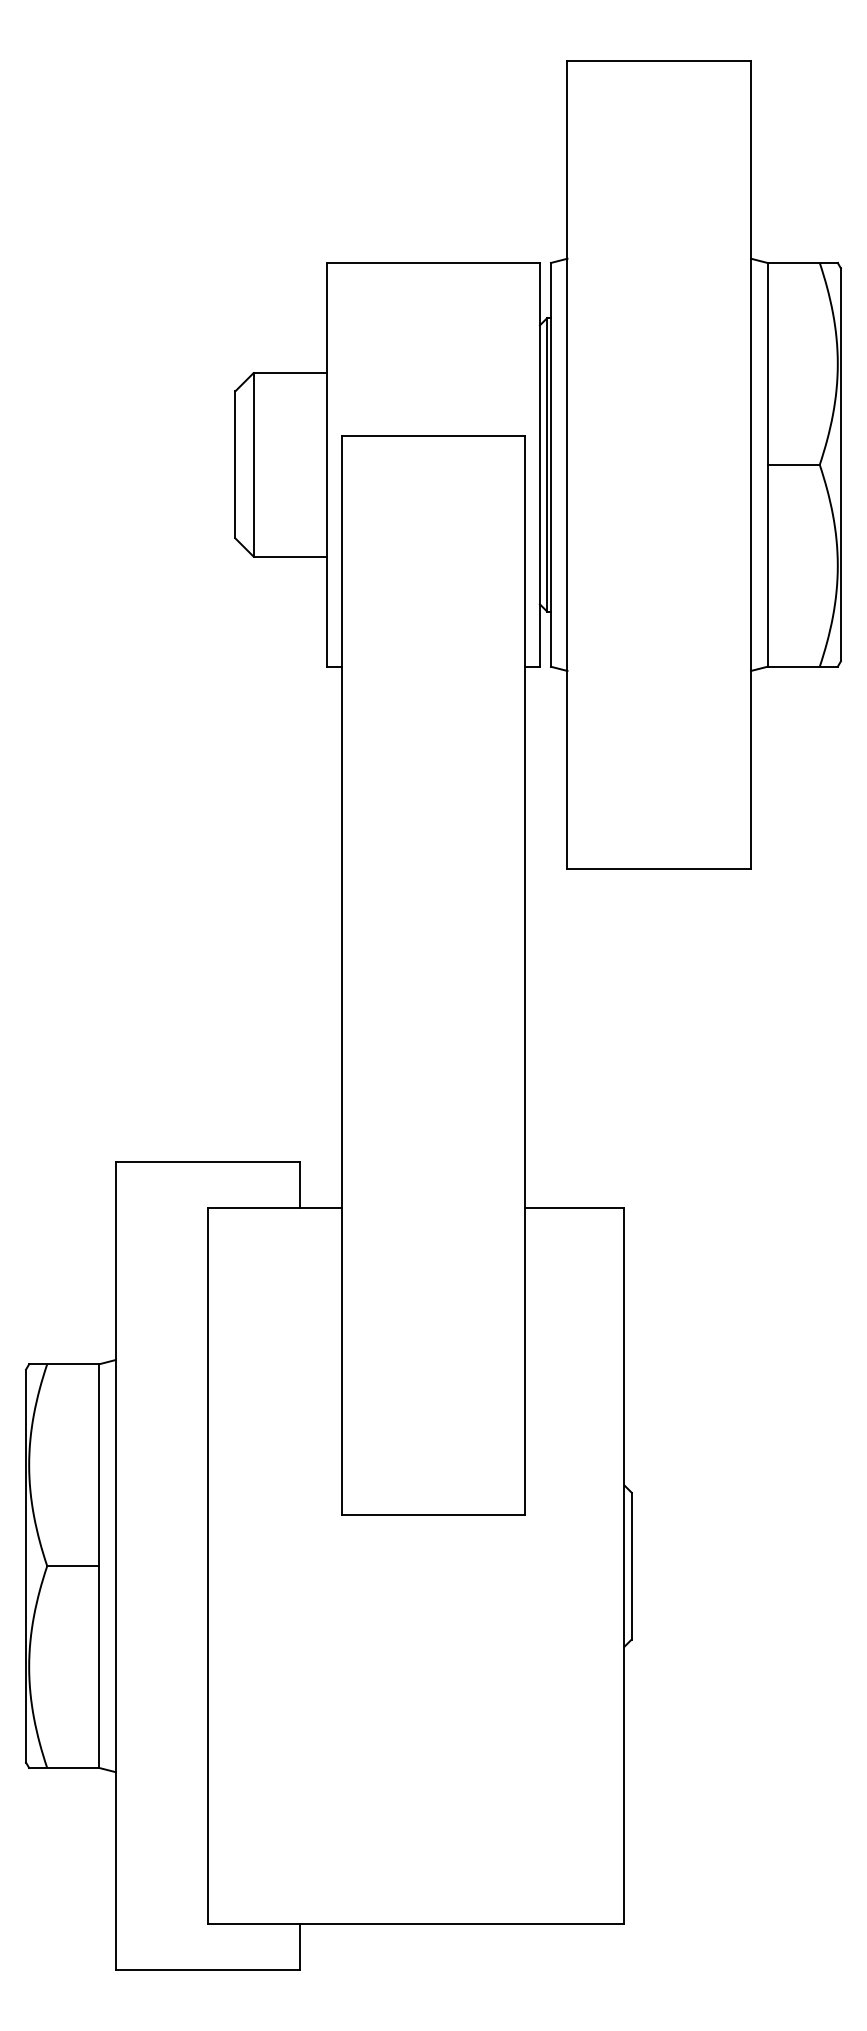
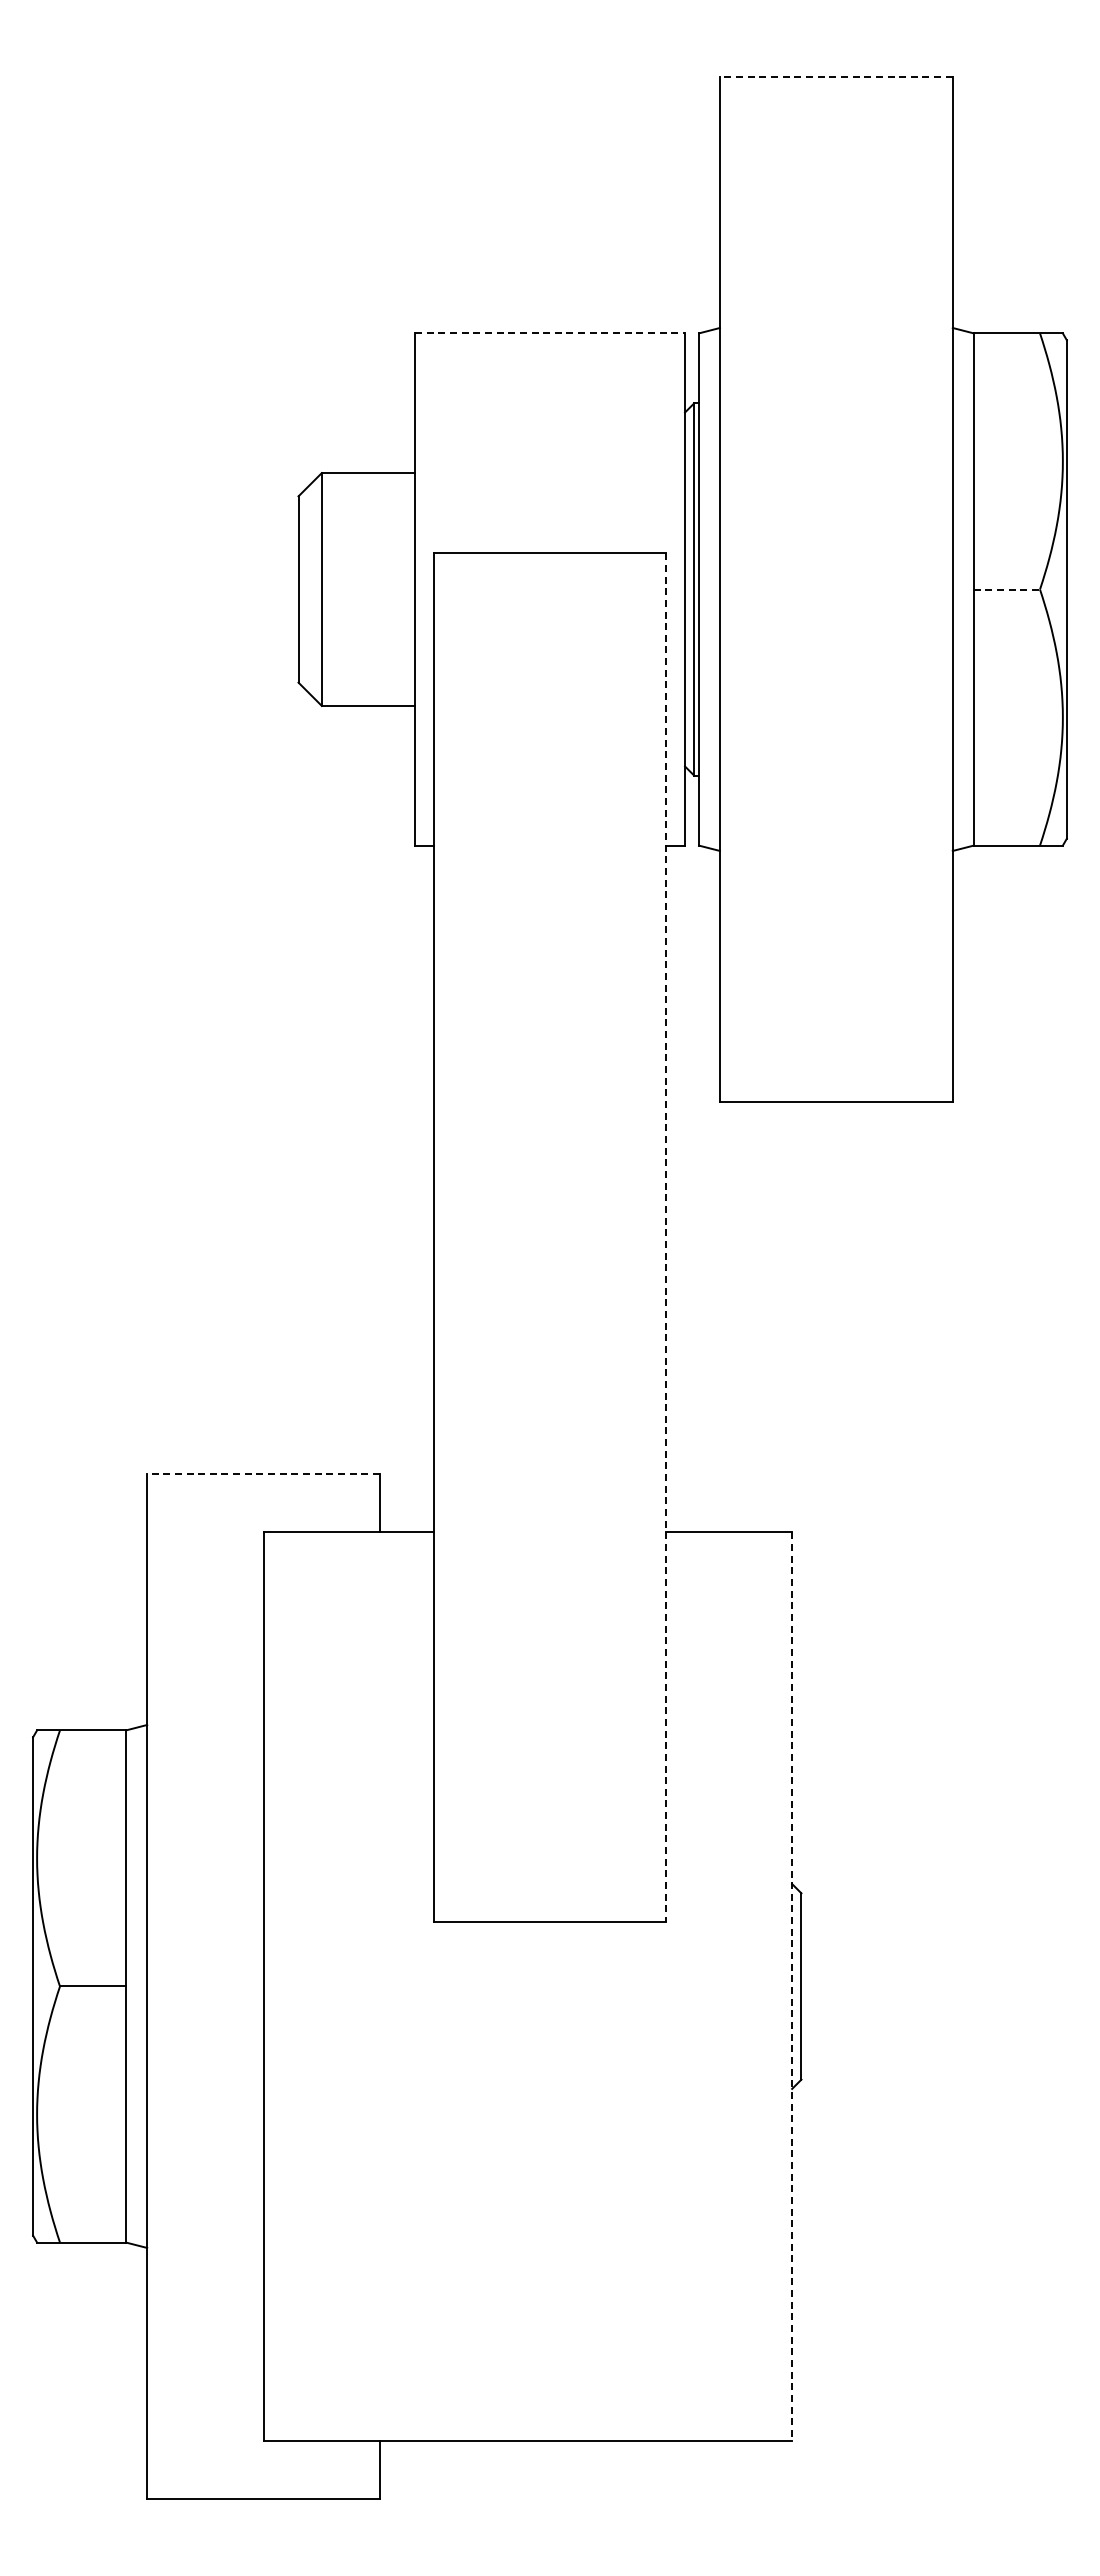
line: (658, 61) -> (835, 77), solid -> dashed
line: (433, 263) -> (550, 333), solid -> dashed
line: (794, 464) -> (1007, 589), solid -> dashed
line: (525, 976) -> (666, 1238), solid -> dashed
line: (207, 1162) -> (263, 1474), solid -> dashed
line: (624, 1566) -> (792, 1986), solid -> dashed

